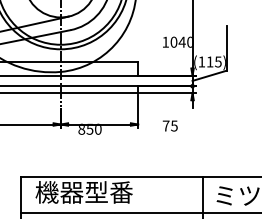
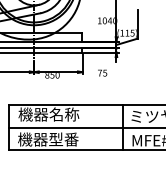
text: (109, 192) -> (64, 114), 機器型番 -> 機器名称

